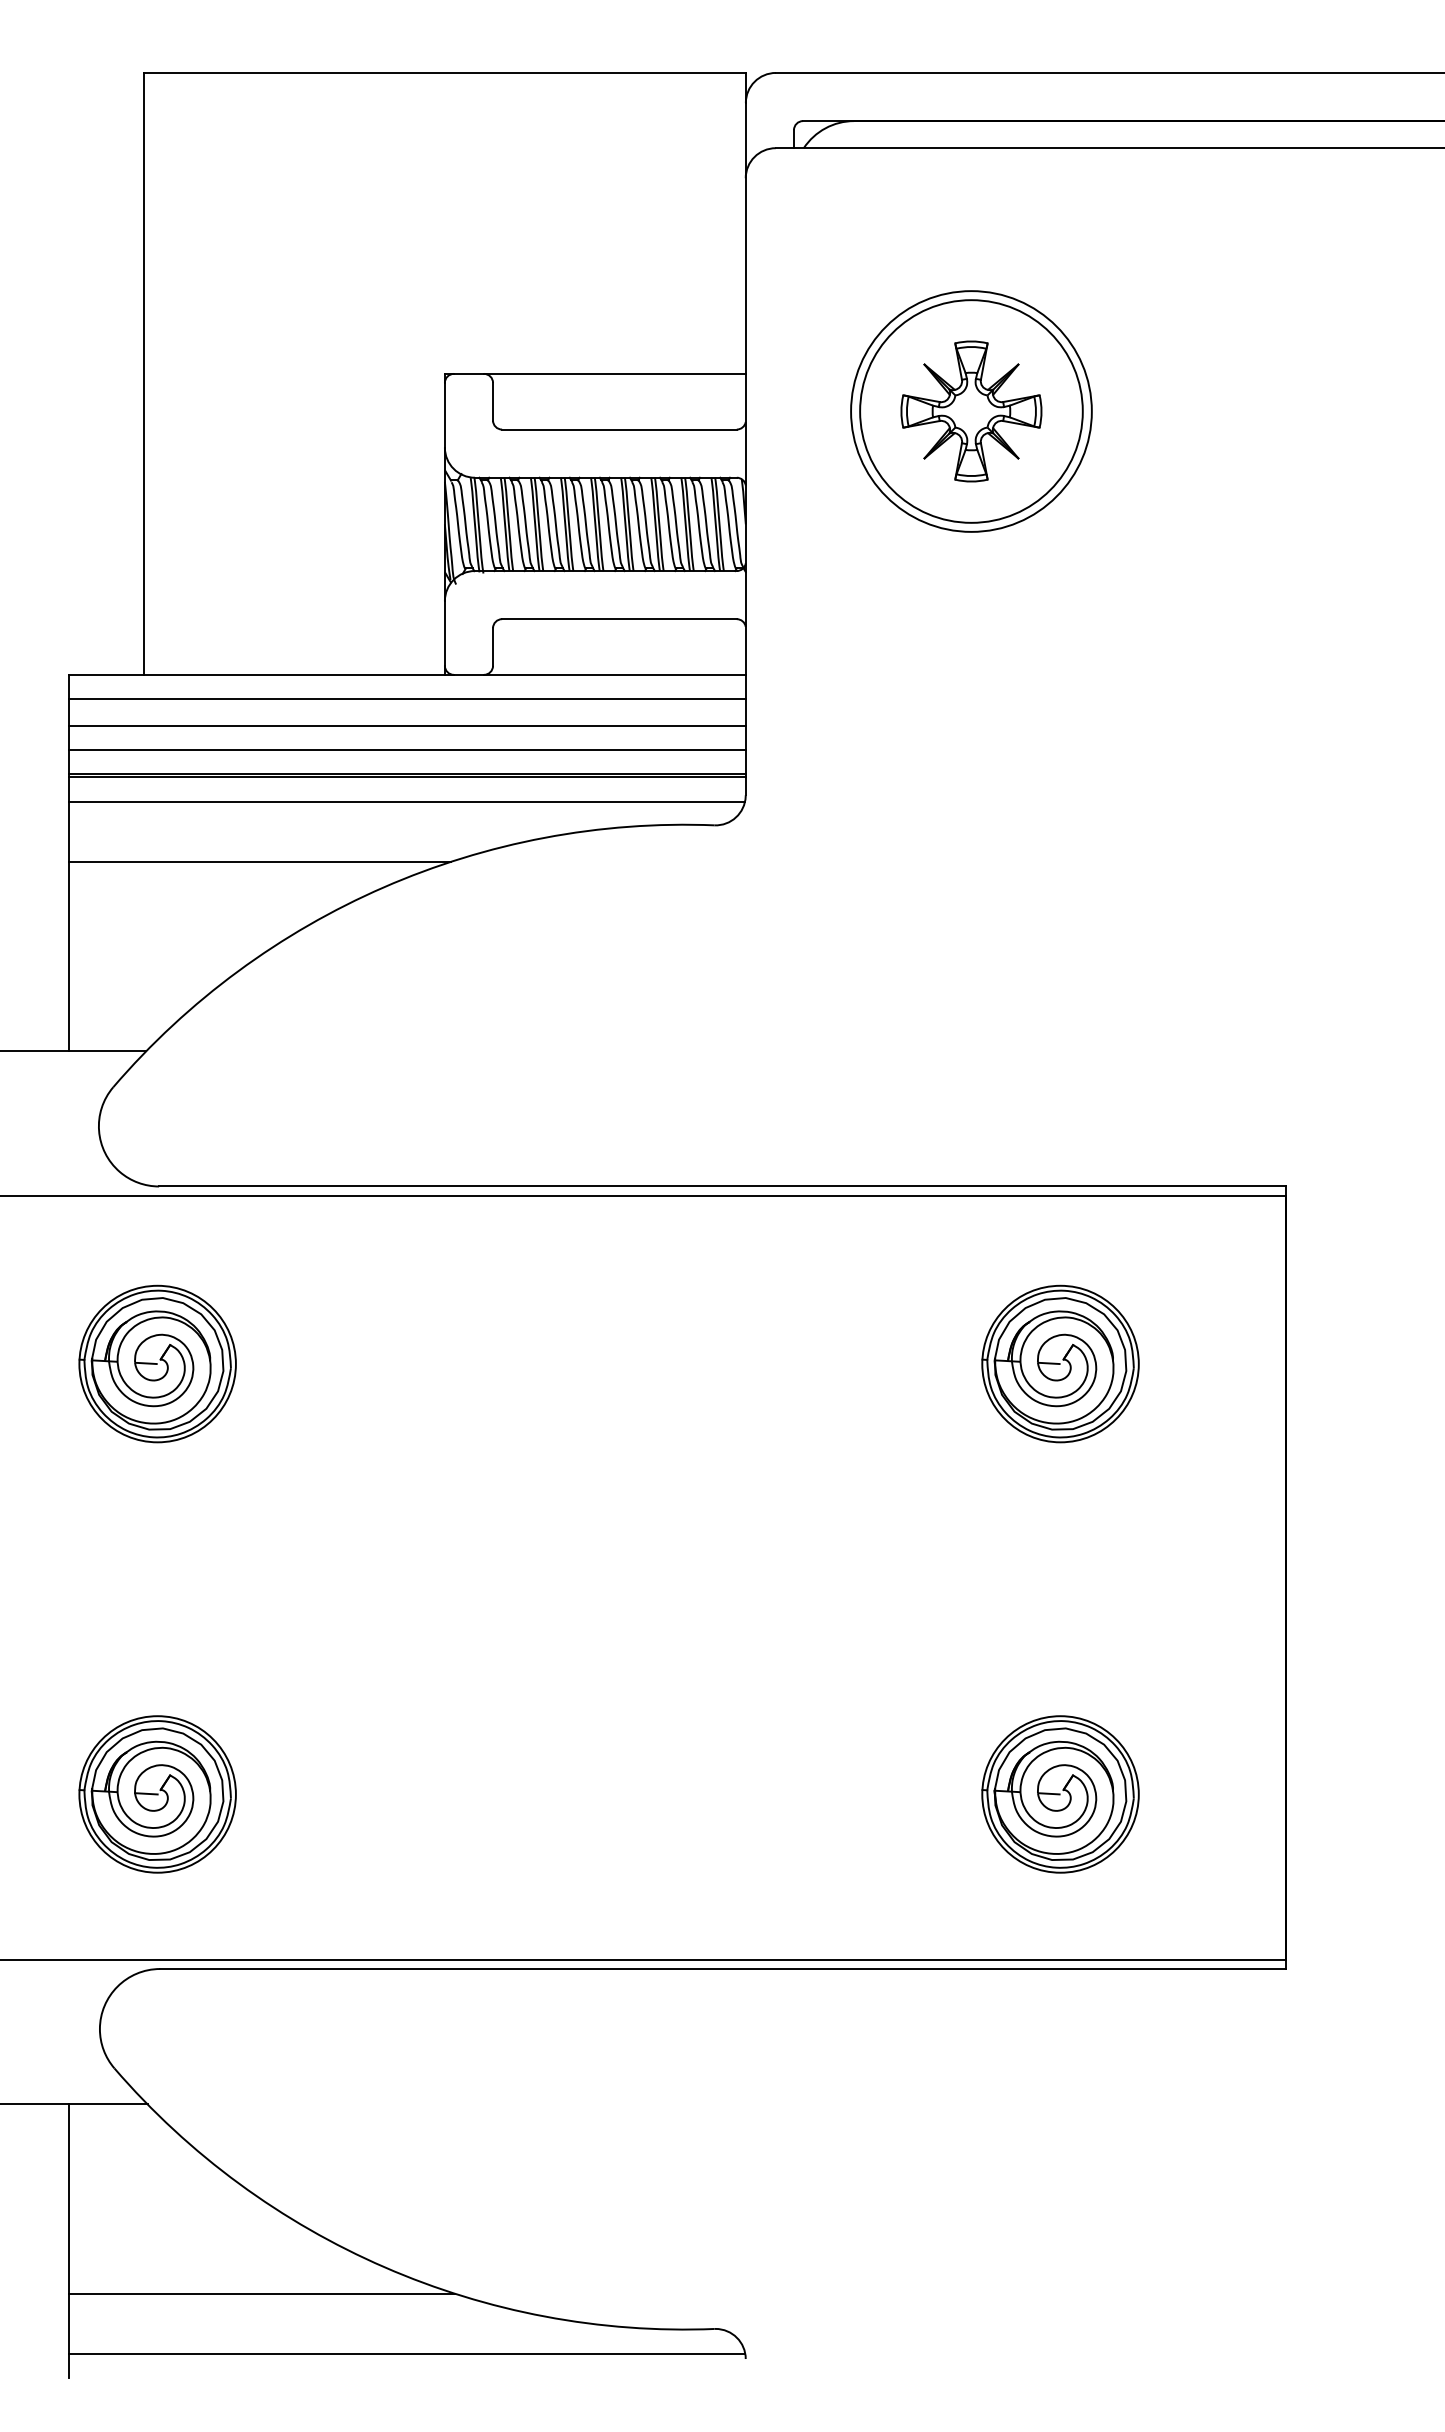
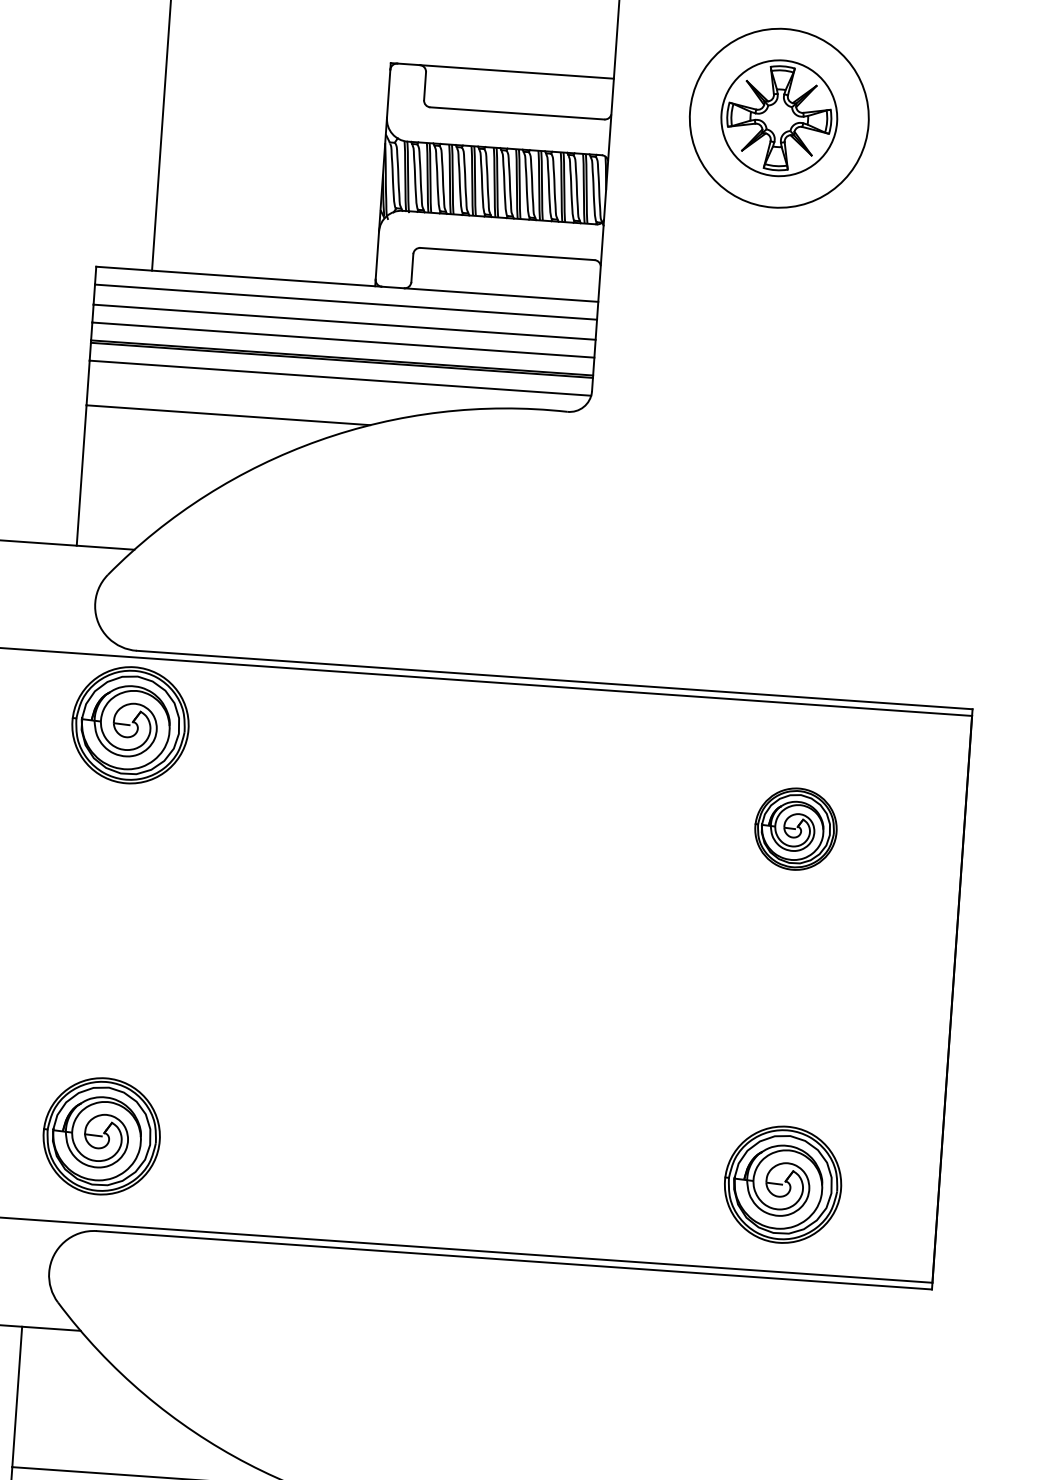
circle: (971, 411) -> (779, 118), size x0.7
part: (157, 1363) -> (130, 724), moved
part: (1060, 1363) -> (795, 828), size x0.7
part: (157, 1794) -> (101, 1136), moved
part: (1060, 1794) -> (783, 1184), moved

